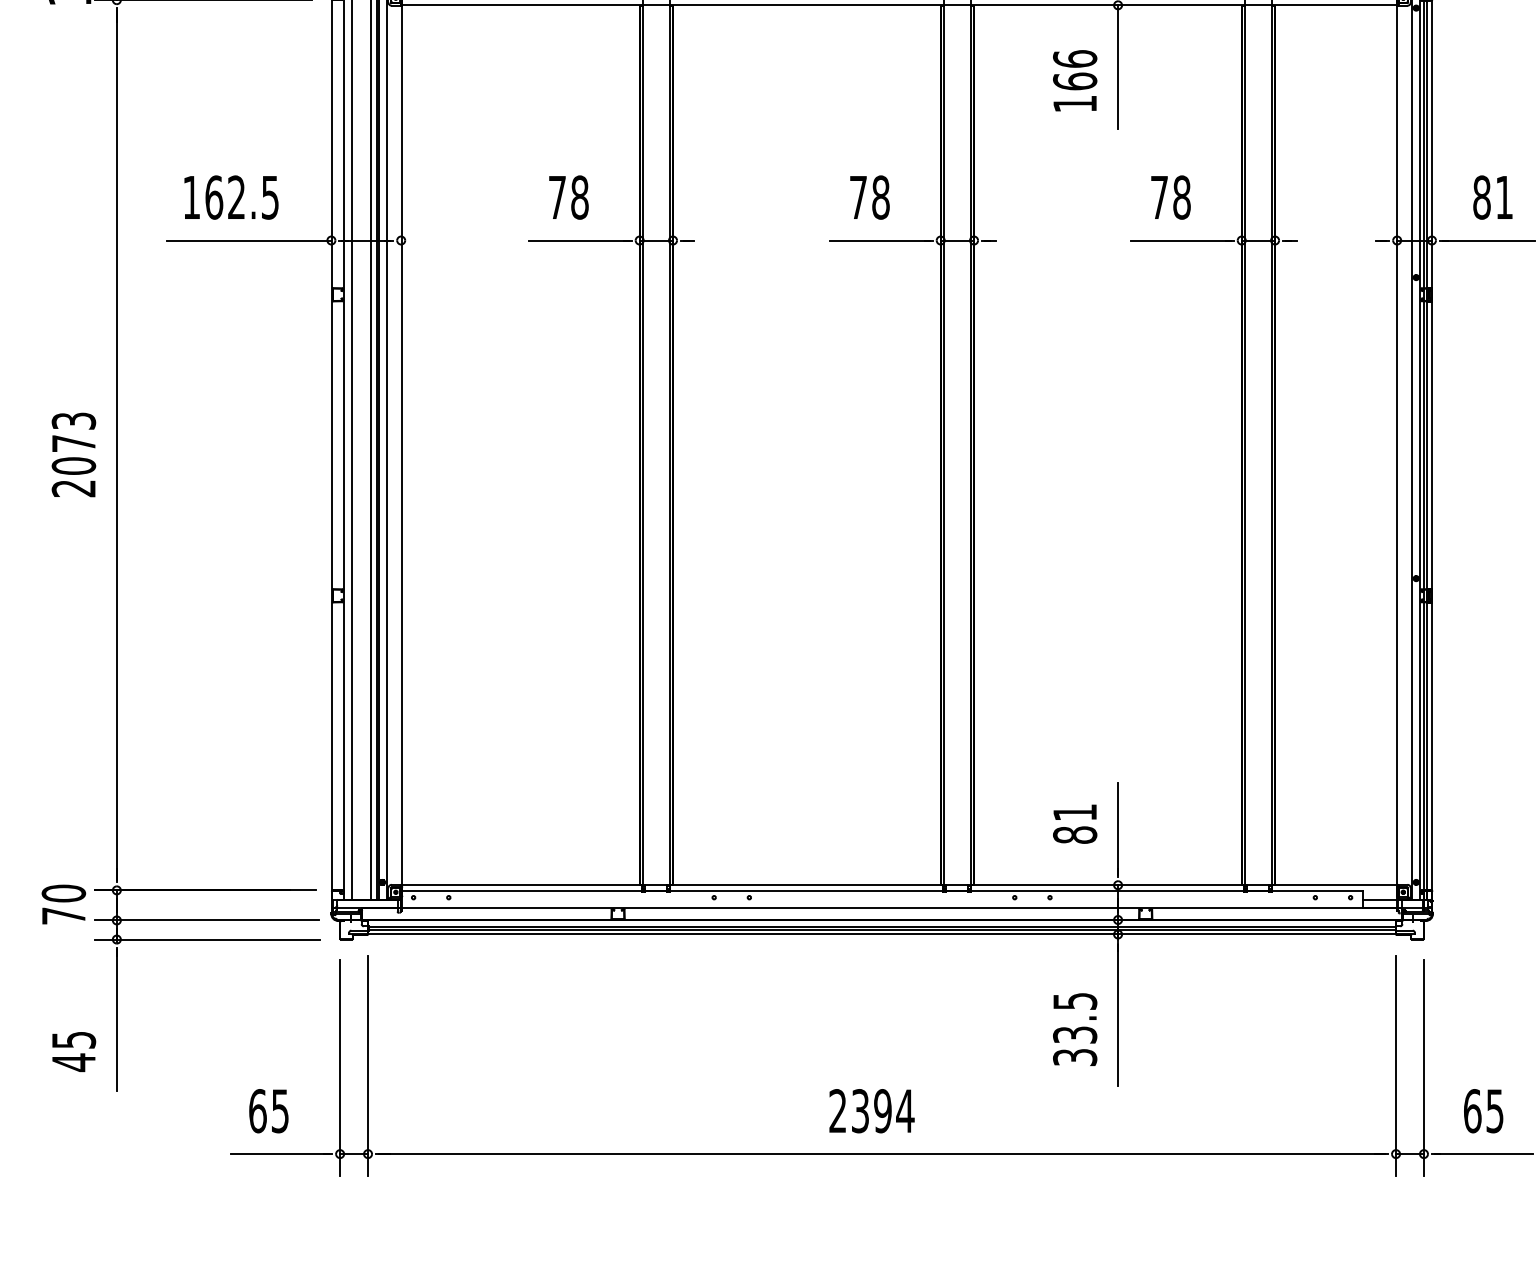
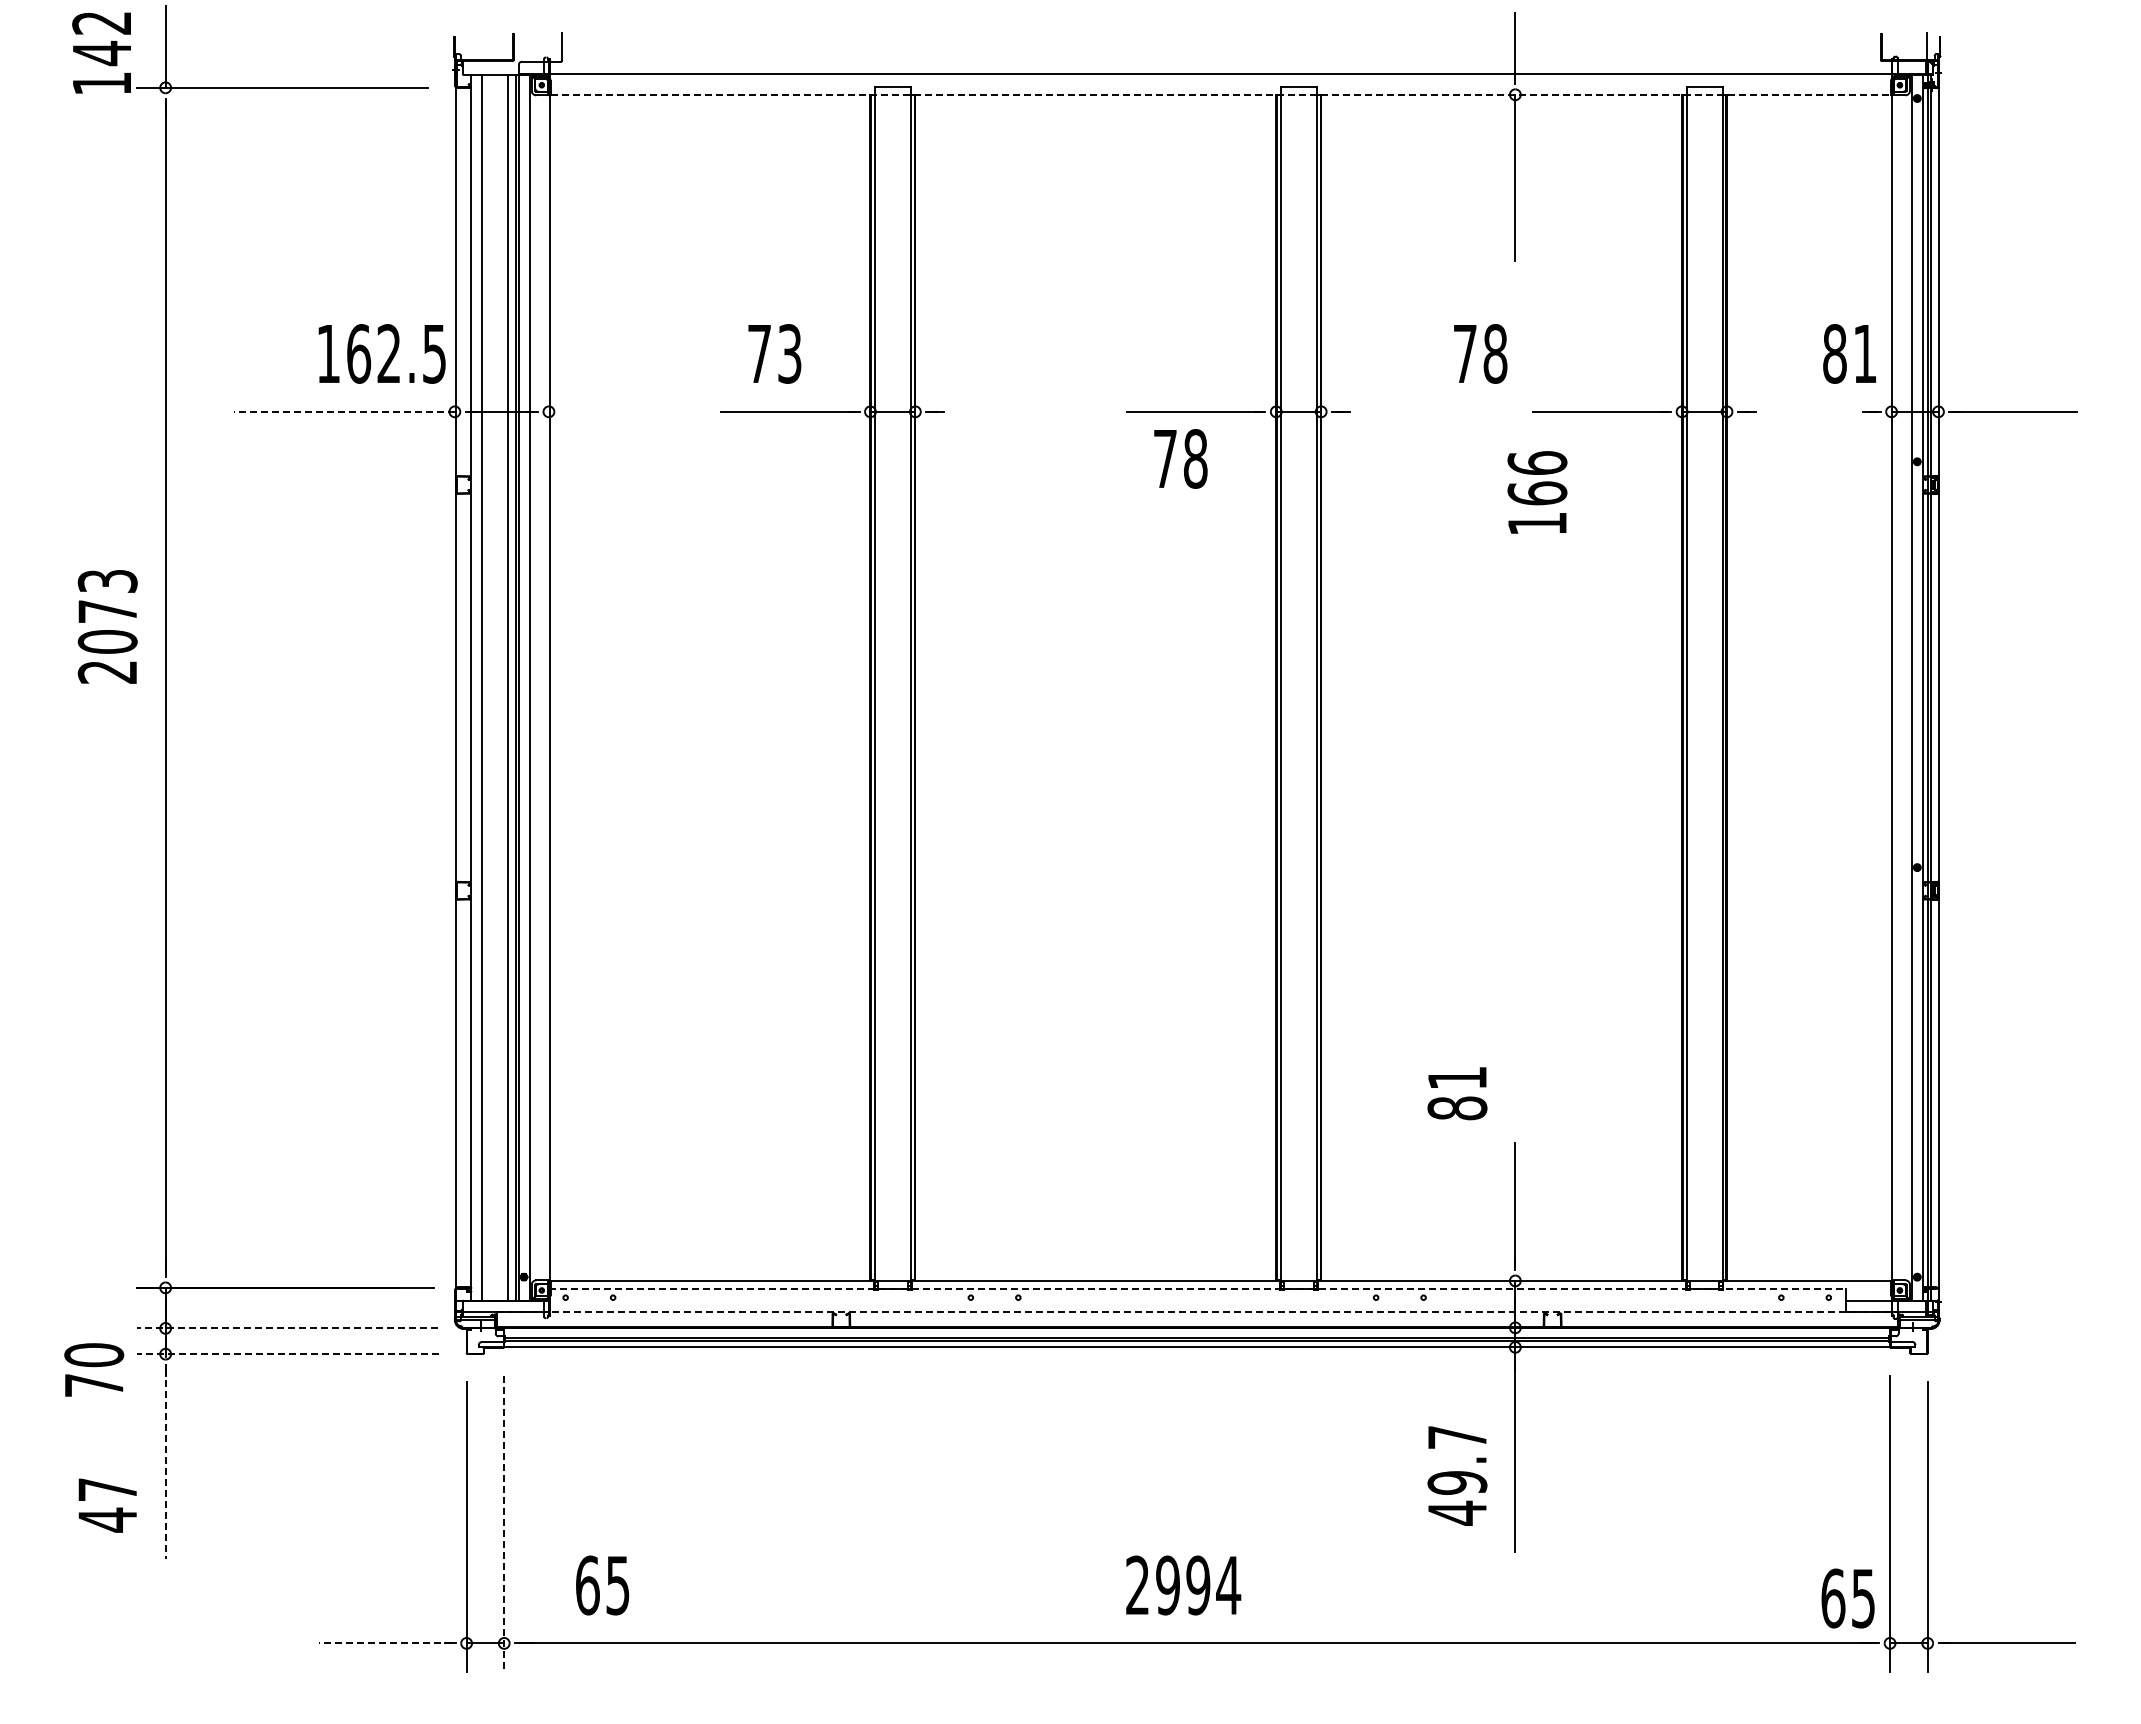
line: (900, 5) -> (1221, 94), solid -> dashed
text: (1075, 80) -> (1537, 492), moved
text: (230, 197) -> (381, 353), moved
text: (579, 197) -> (789, 353), 78 -> 73
text: (869, 197) -> (1180, 458), moved
text: (1170, 197) -> (1480, 353), moved
text: (1492, 197) -> (1849, 353), moved
line: (249, 240) -> (344, 411), solid -> dashed
text: (73, 454) -> (107, 626), moved
text: (1075, 824) -> (1457, 1093), moved
line: (882, 891) -> (1197, 1289), solid -> dashed
text: (64, 904) -> (94, 1369), moved
line: (882, 908) -> (1197, 1312), solid -> dashed
line: (207, 920) -> (287, 1328), solid -> dashed
line: (207, 939) -> (287, 1354), solid -> dashed
line: (116, 1020) -> (165, 1463), solid -> dashed
text: (1075, 1029) -> (1457, 1475), 33.5 -> 49.7
text: (73, 1039) -> (107, 1489), 45 -> 47
line: (368, 1065) -> (504, 1524), solid -> dashed
text: (268, 1111) -> (602, 1585), moved
text: (860, 1111) -> (1167, 1585), 2394 -> 2994
text: (1483, 1111) -> (1847, 1598), moved
line: (279, 1154) -> (385, 1643), solid -> dashed

